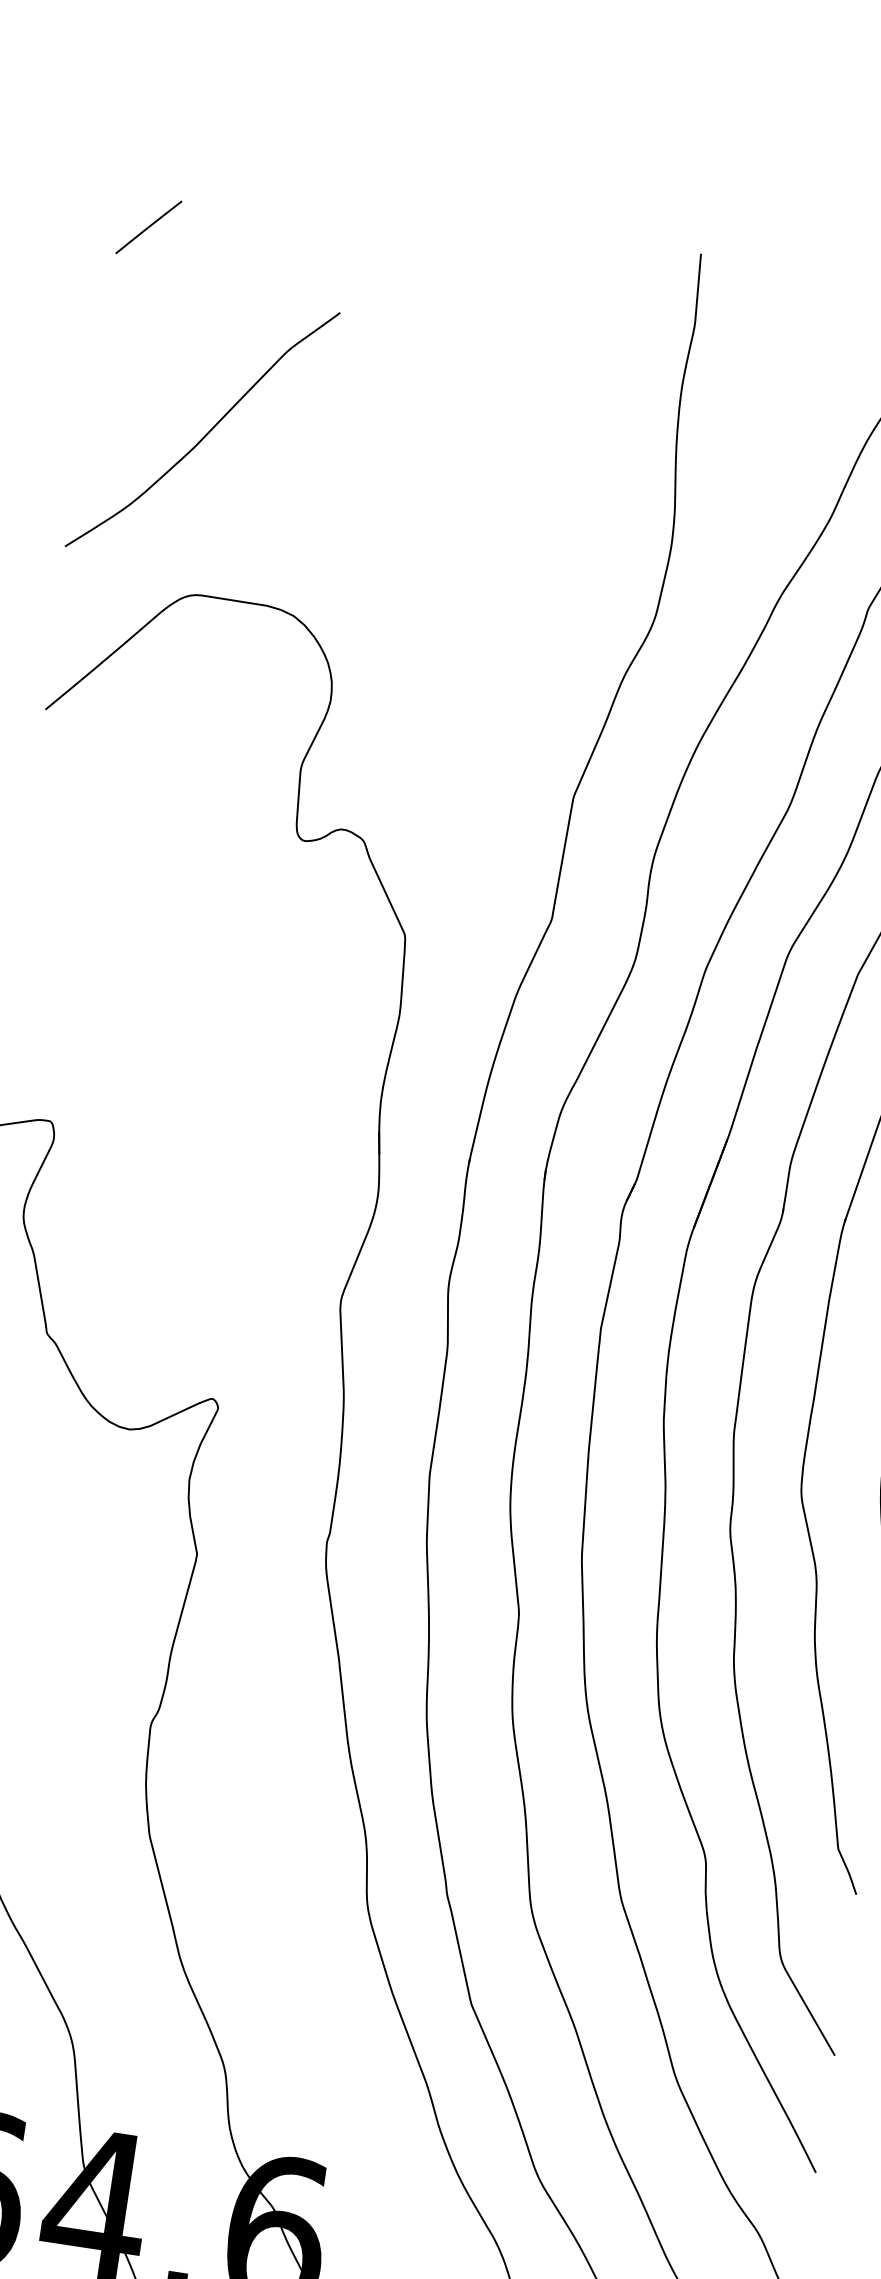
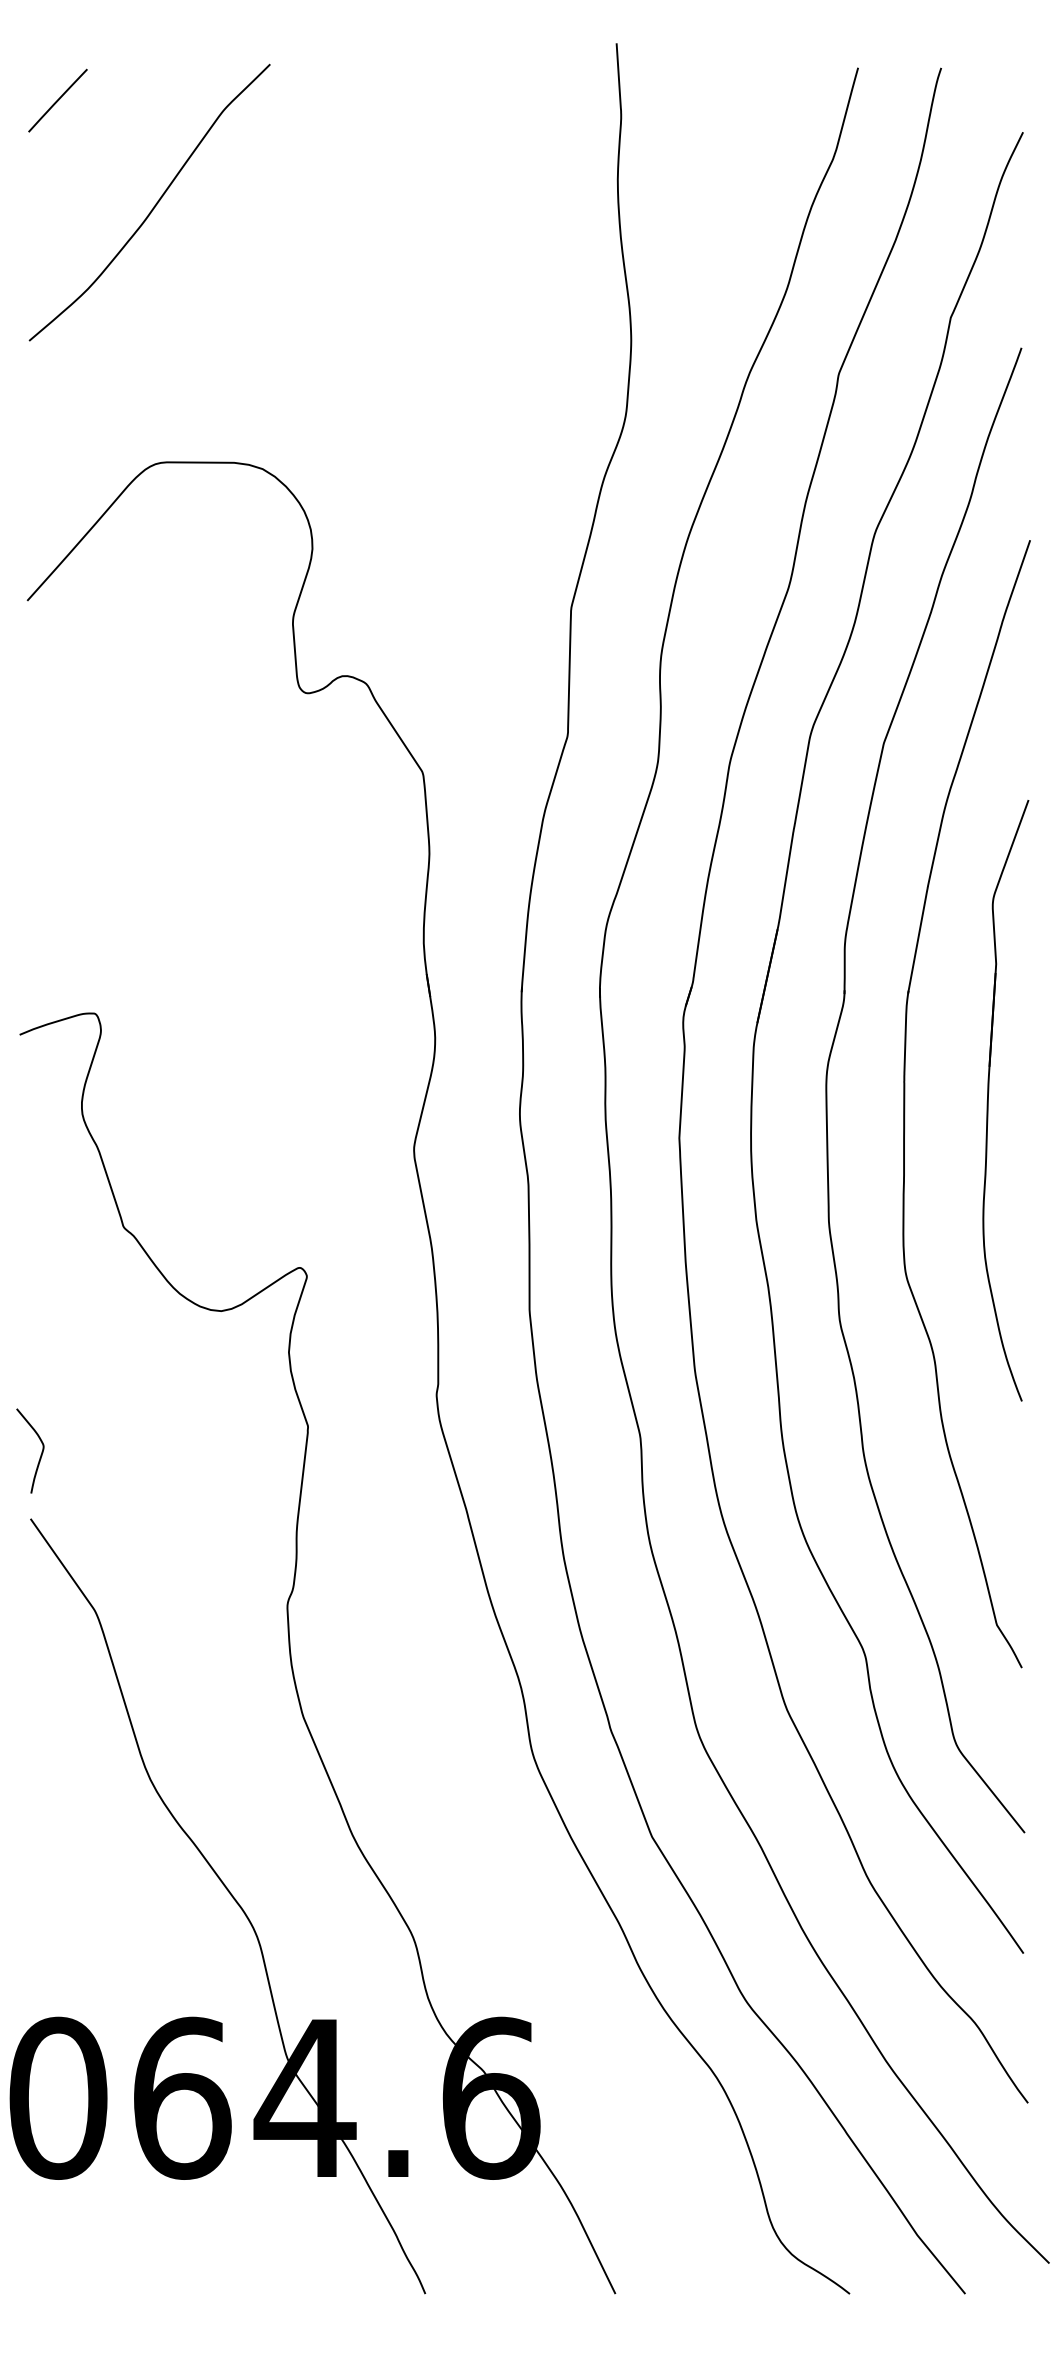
curve: (205, 433) -> (153, 206), moved

